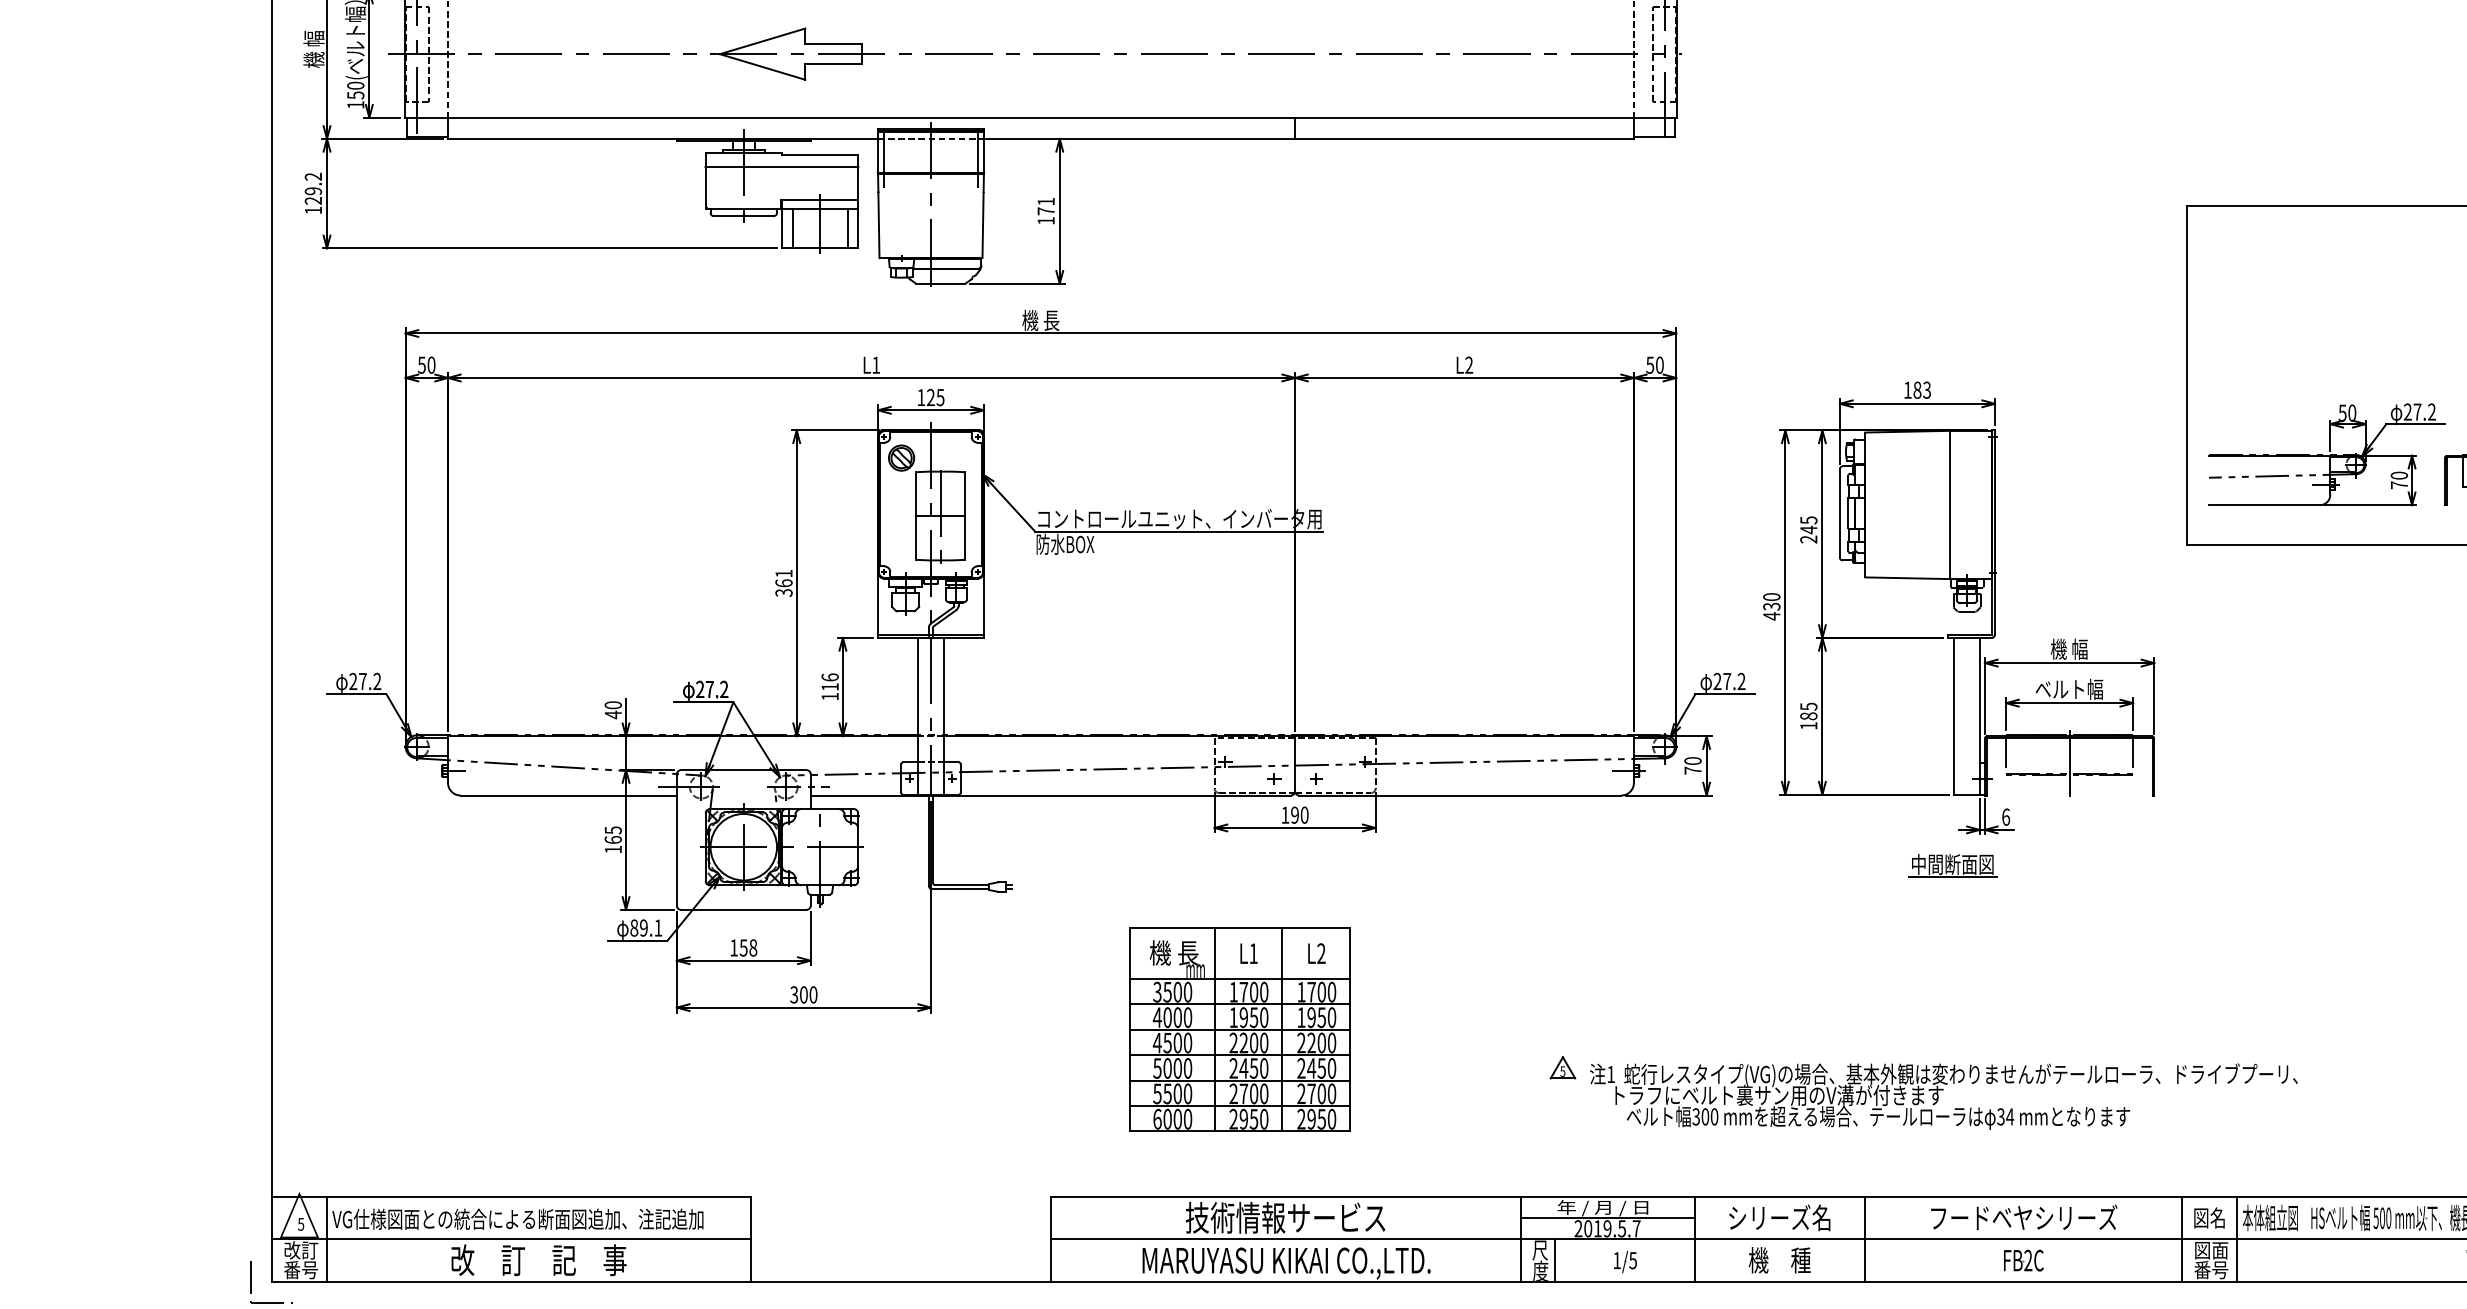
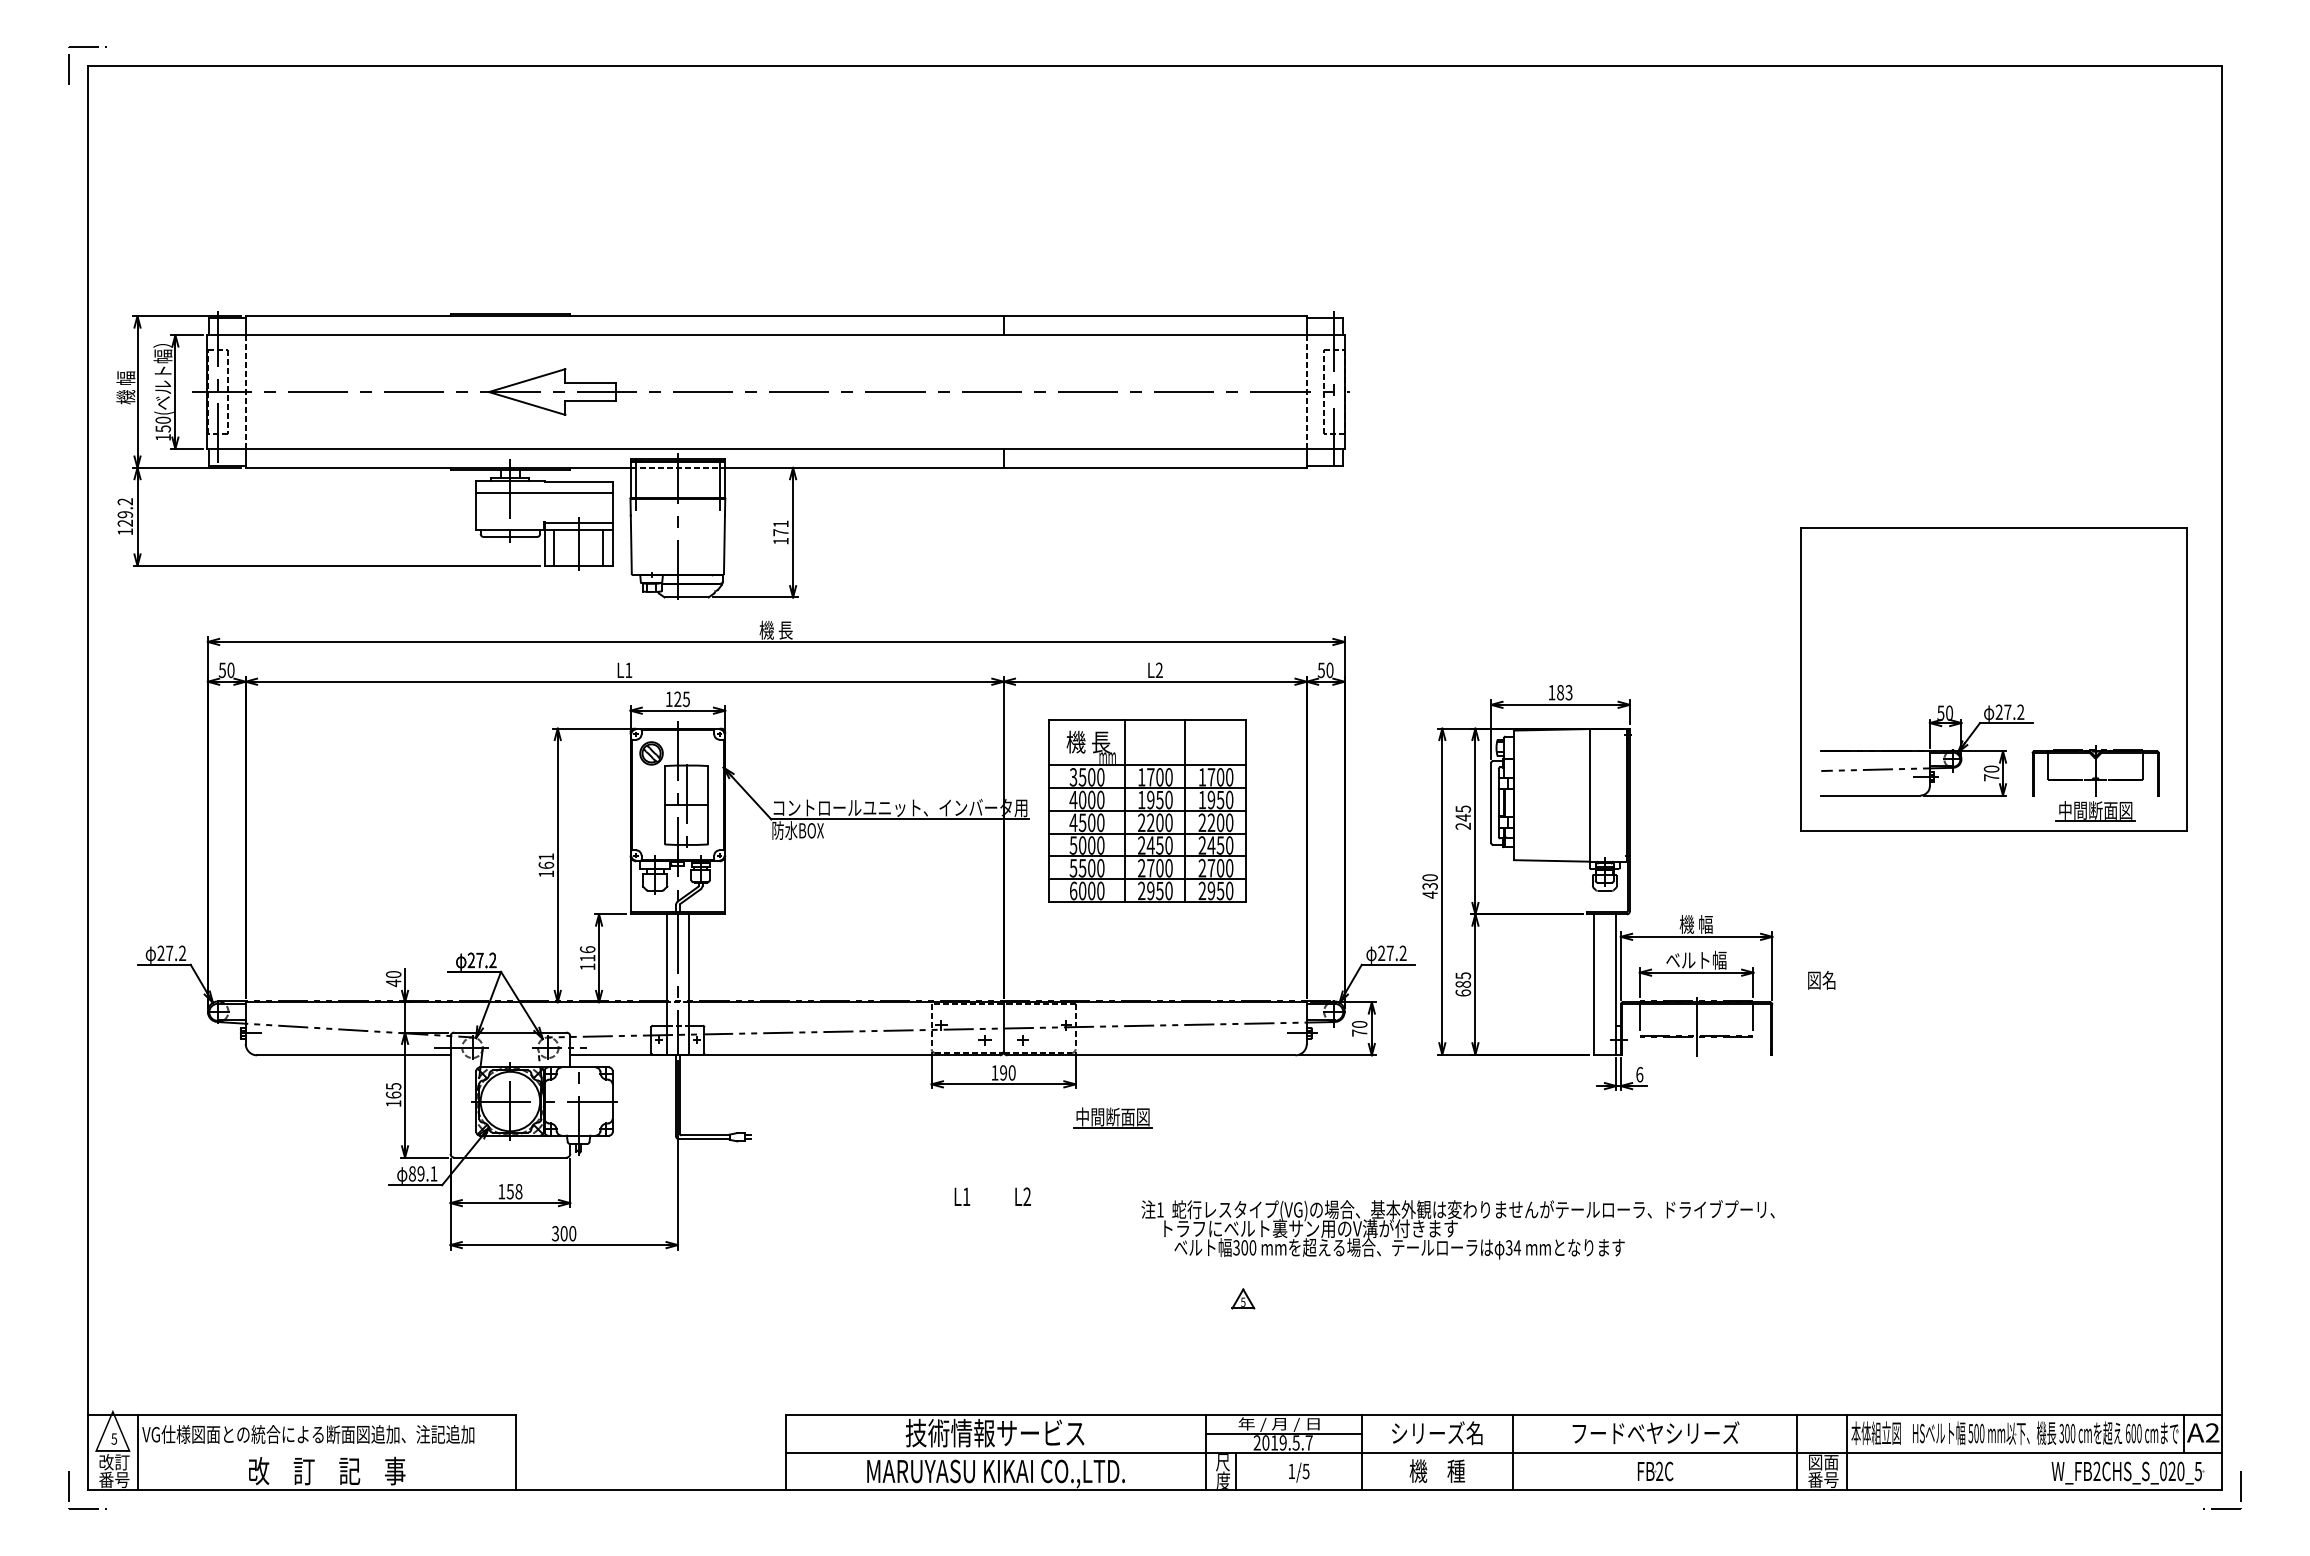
text: (784, 592) -> (546, 873), 361 -> 161
text: (1809, 725) -> (1463, 992), 185 -> 685
part: (1952, 865) -> (1112, 1117), moved
part: (1240, 1029) -> (1147, 810), moved
text: (1943, 1096) -> (1457, 1229), moved
text: (2209, 1218) -> (1821, 980), moved
line: (511, 1239) -> (302, 1452), removed

